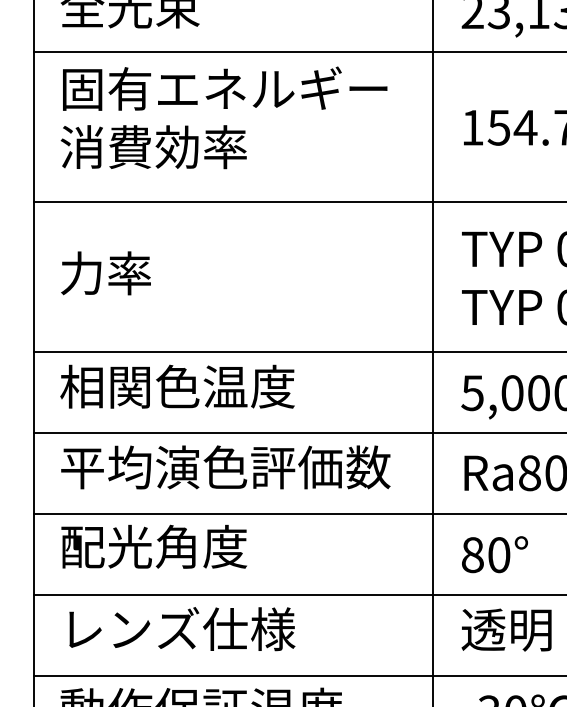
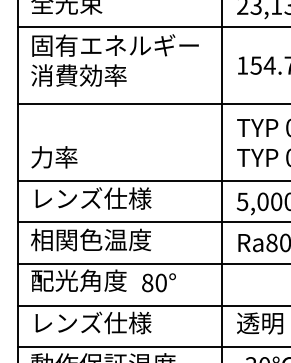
text: (106, 273) -> (54, 157), moved
text: (178, 386) -> (91, 198), 相関色温度 -> レンズ仕様
text: (225, 466) -> (115, 239), 平均演色評価数 -> 相関色温度
text: (493, 554) -> (158, 282), moved

